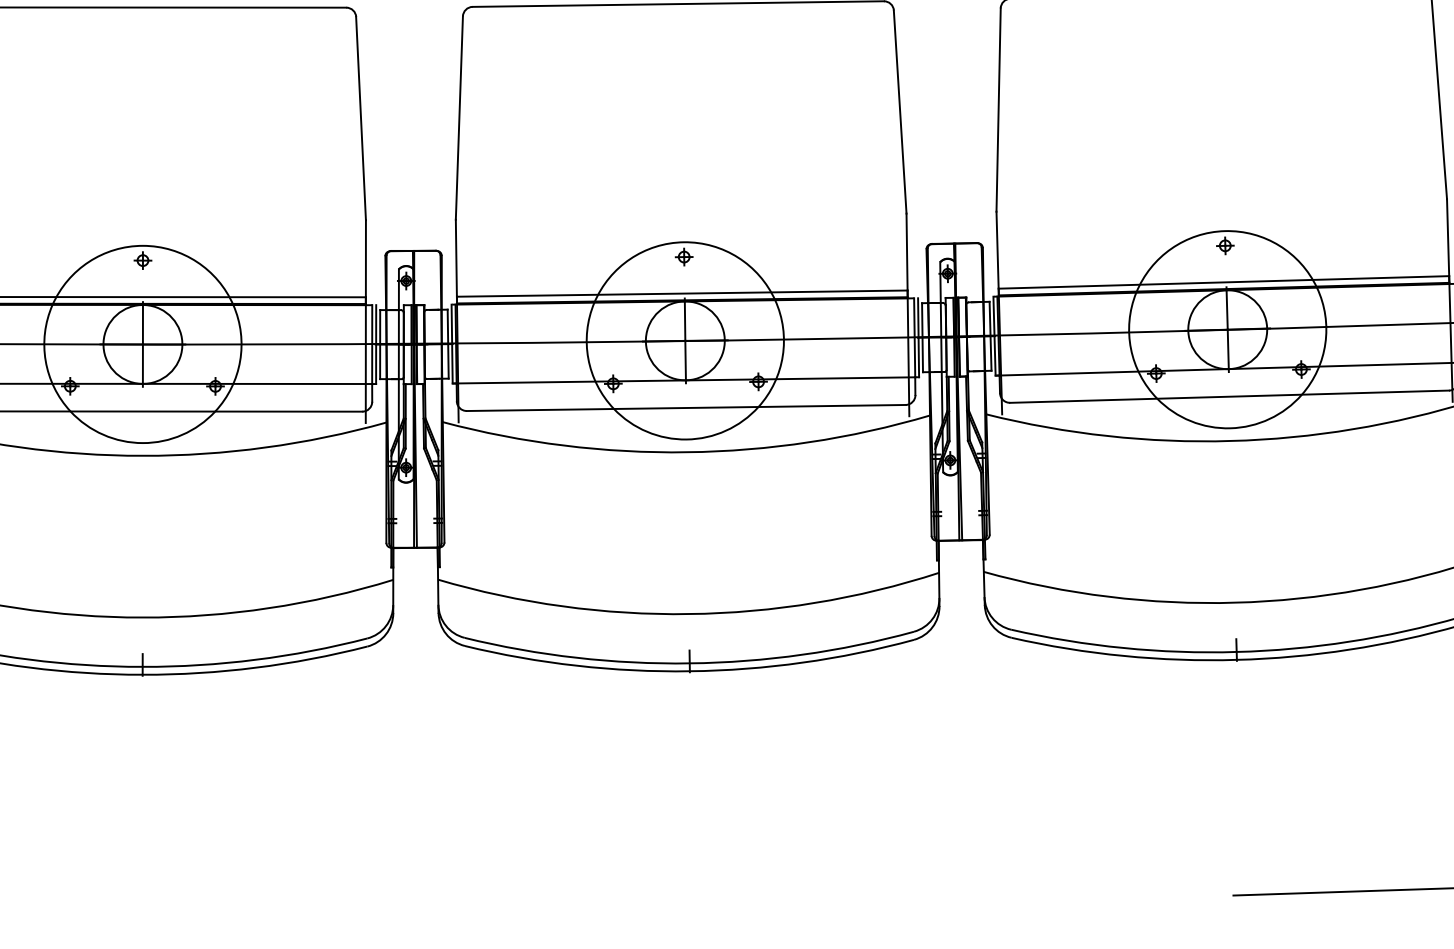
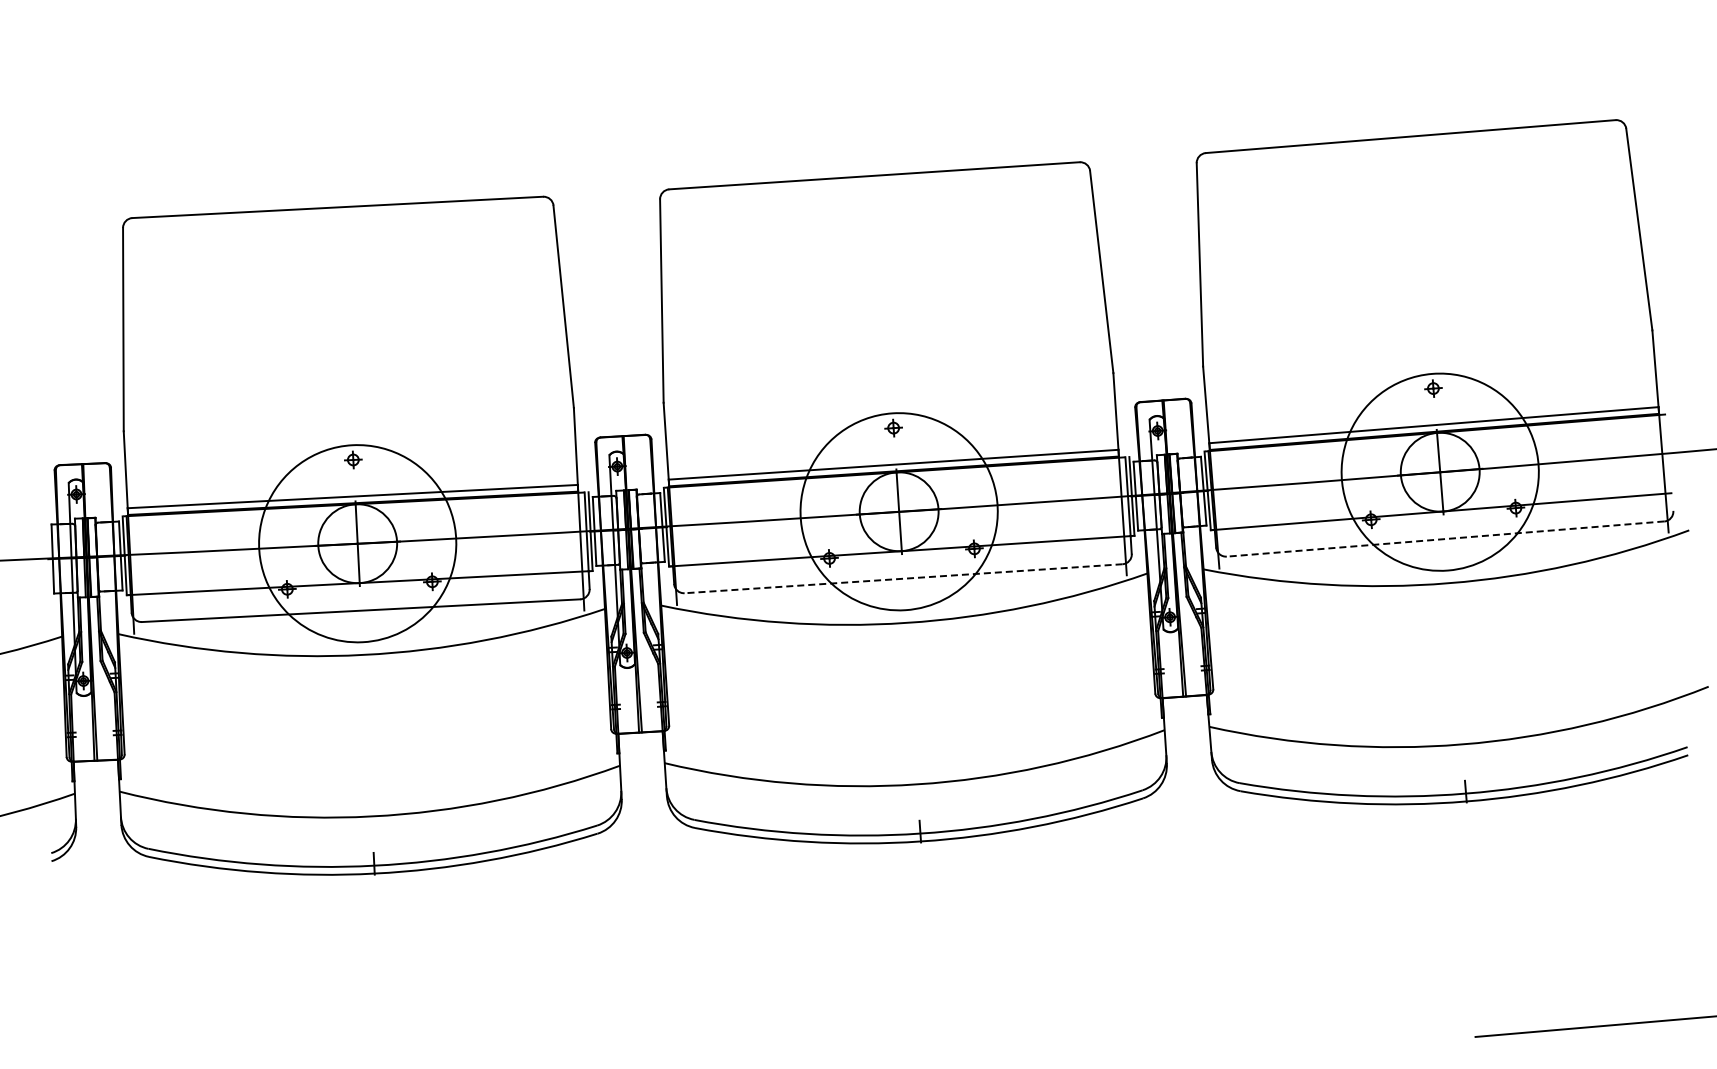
line: (1229, 397) -> (1445, 539), solid -> dashed
line: (686, 407) -> (903, 578), solid -> dashed

